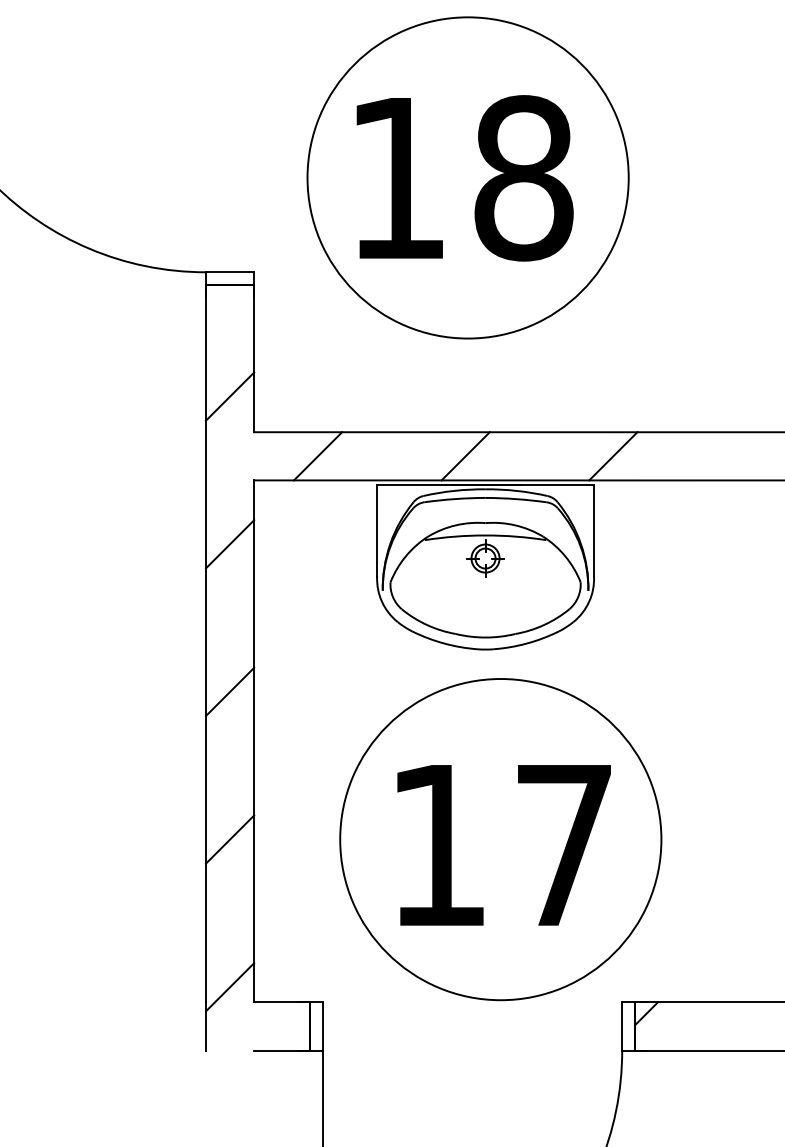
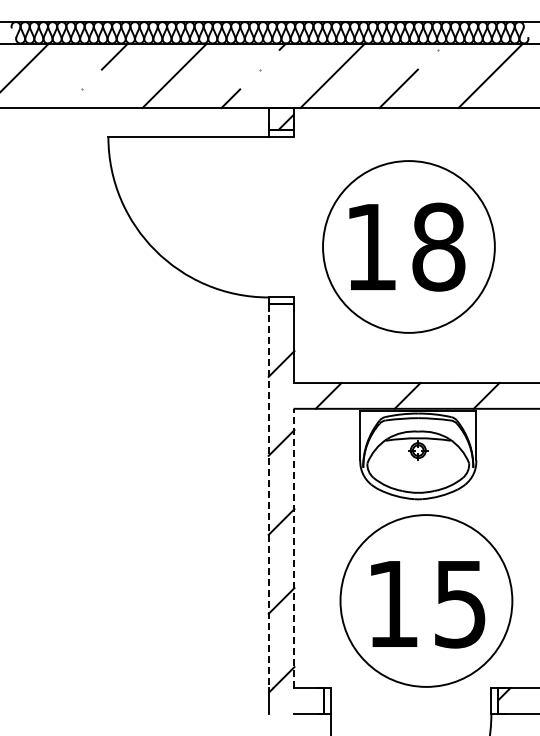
line: (205, 644) -> (268, 496), solid -> dashed
line: (254, 741) -> (294, 548), solid -> dashed
text: (564, 846) -> (460, 604), 17 -> 15

